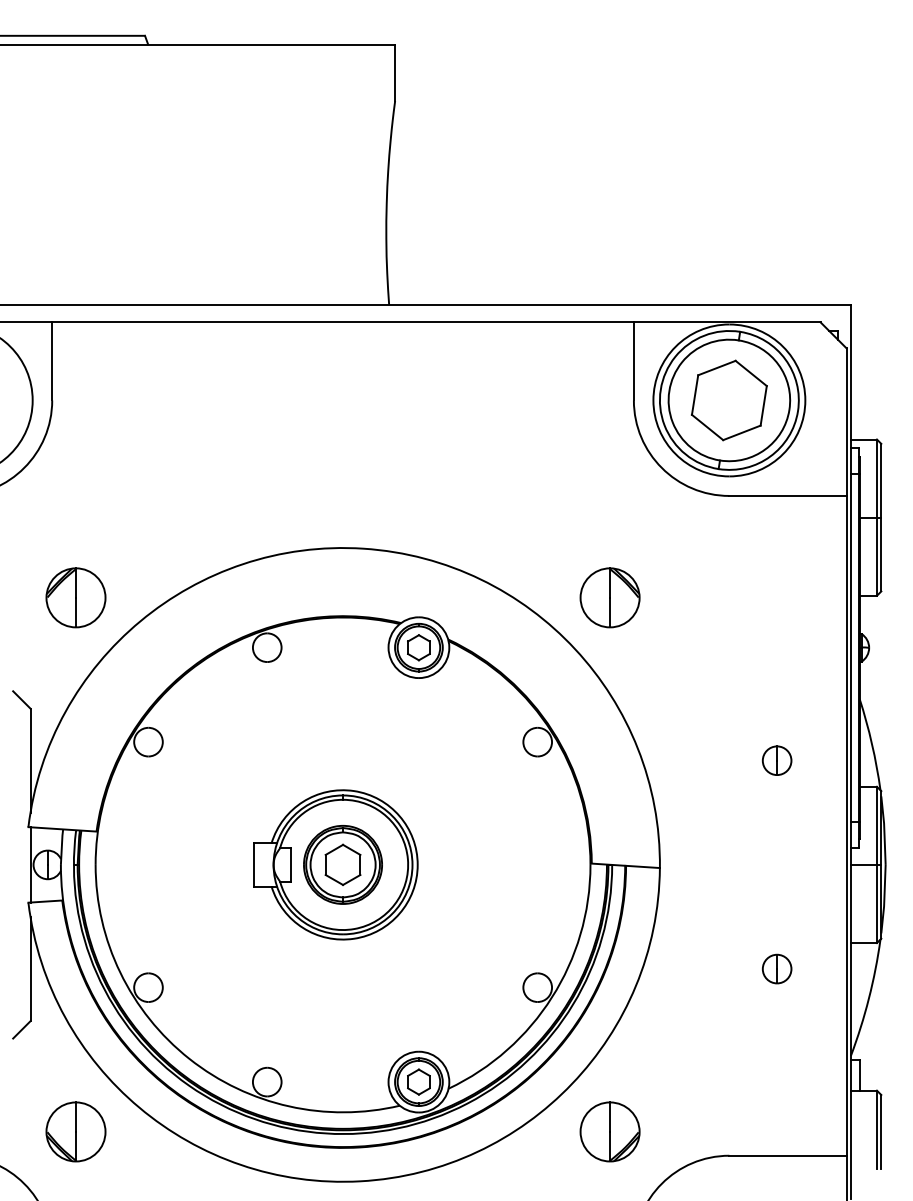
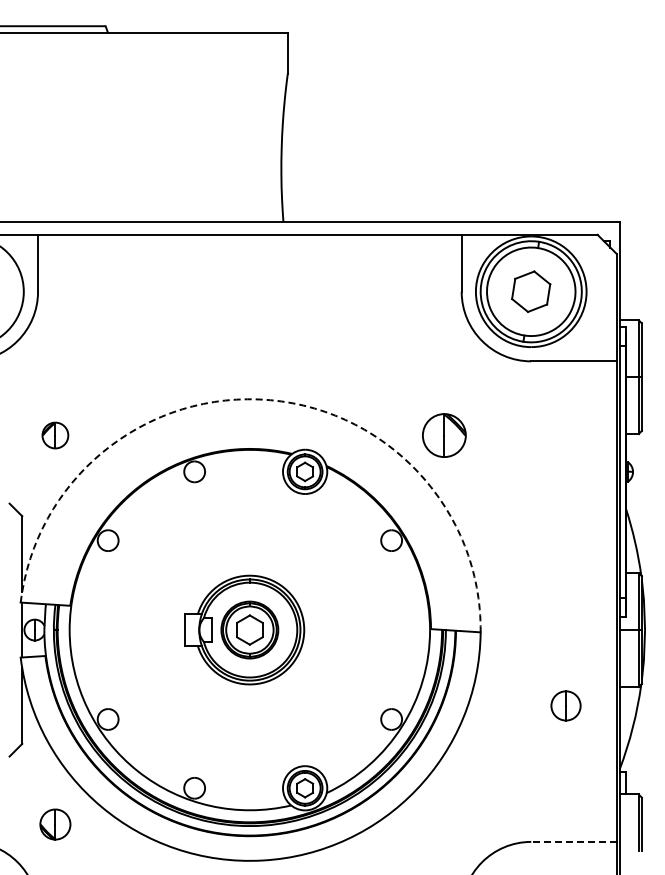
part: (728, 400) -> (530, 291), size x0.7
arc: (363, 548) -> (264, 399), solid -> dashed
part: (76, 597) -> (55, 435), size x0.6
part: (776, 759) -> (565, 553), removed
part: (776, 968) -> (565, 705), size x1.4
part: (76, 1131) -> (55, 824), size x0.7
part: (610, 1131) -> (444, 824), removed
line: (787, 1155) -> (573, 841), solid -> dashed

